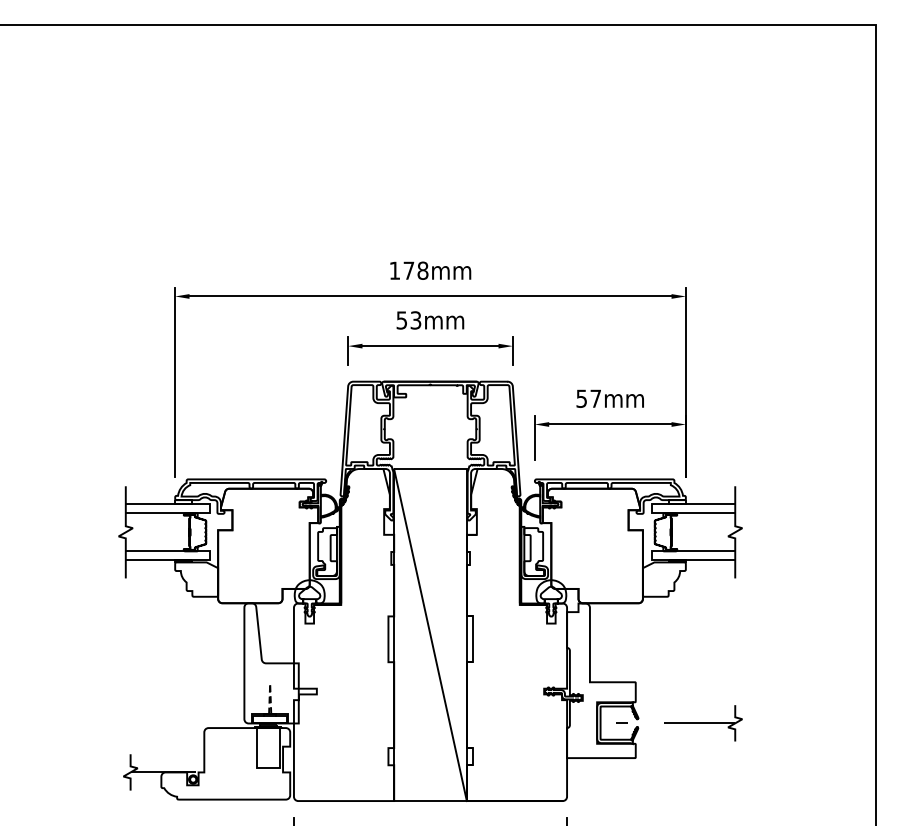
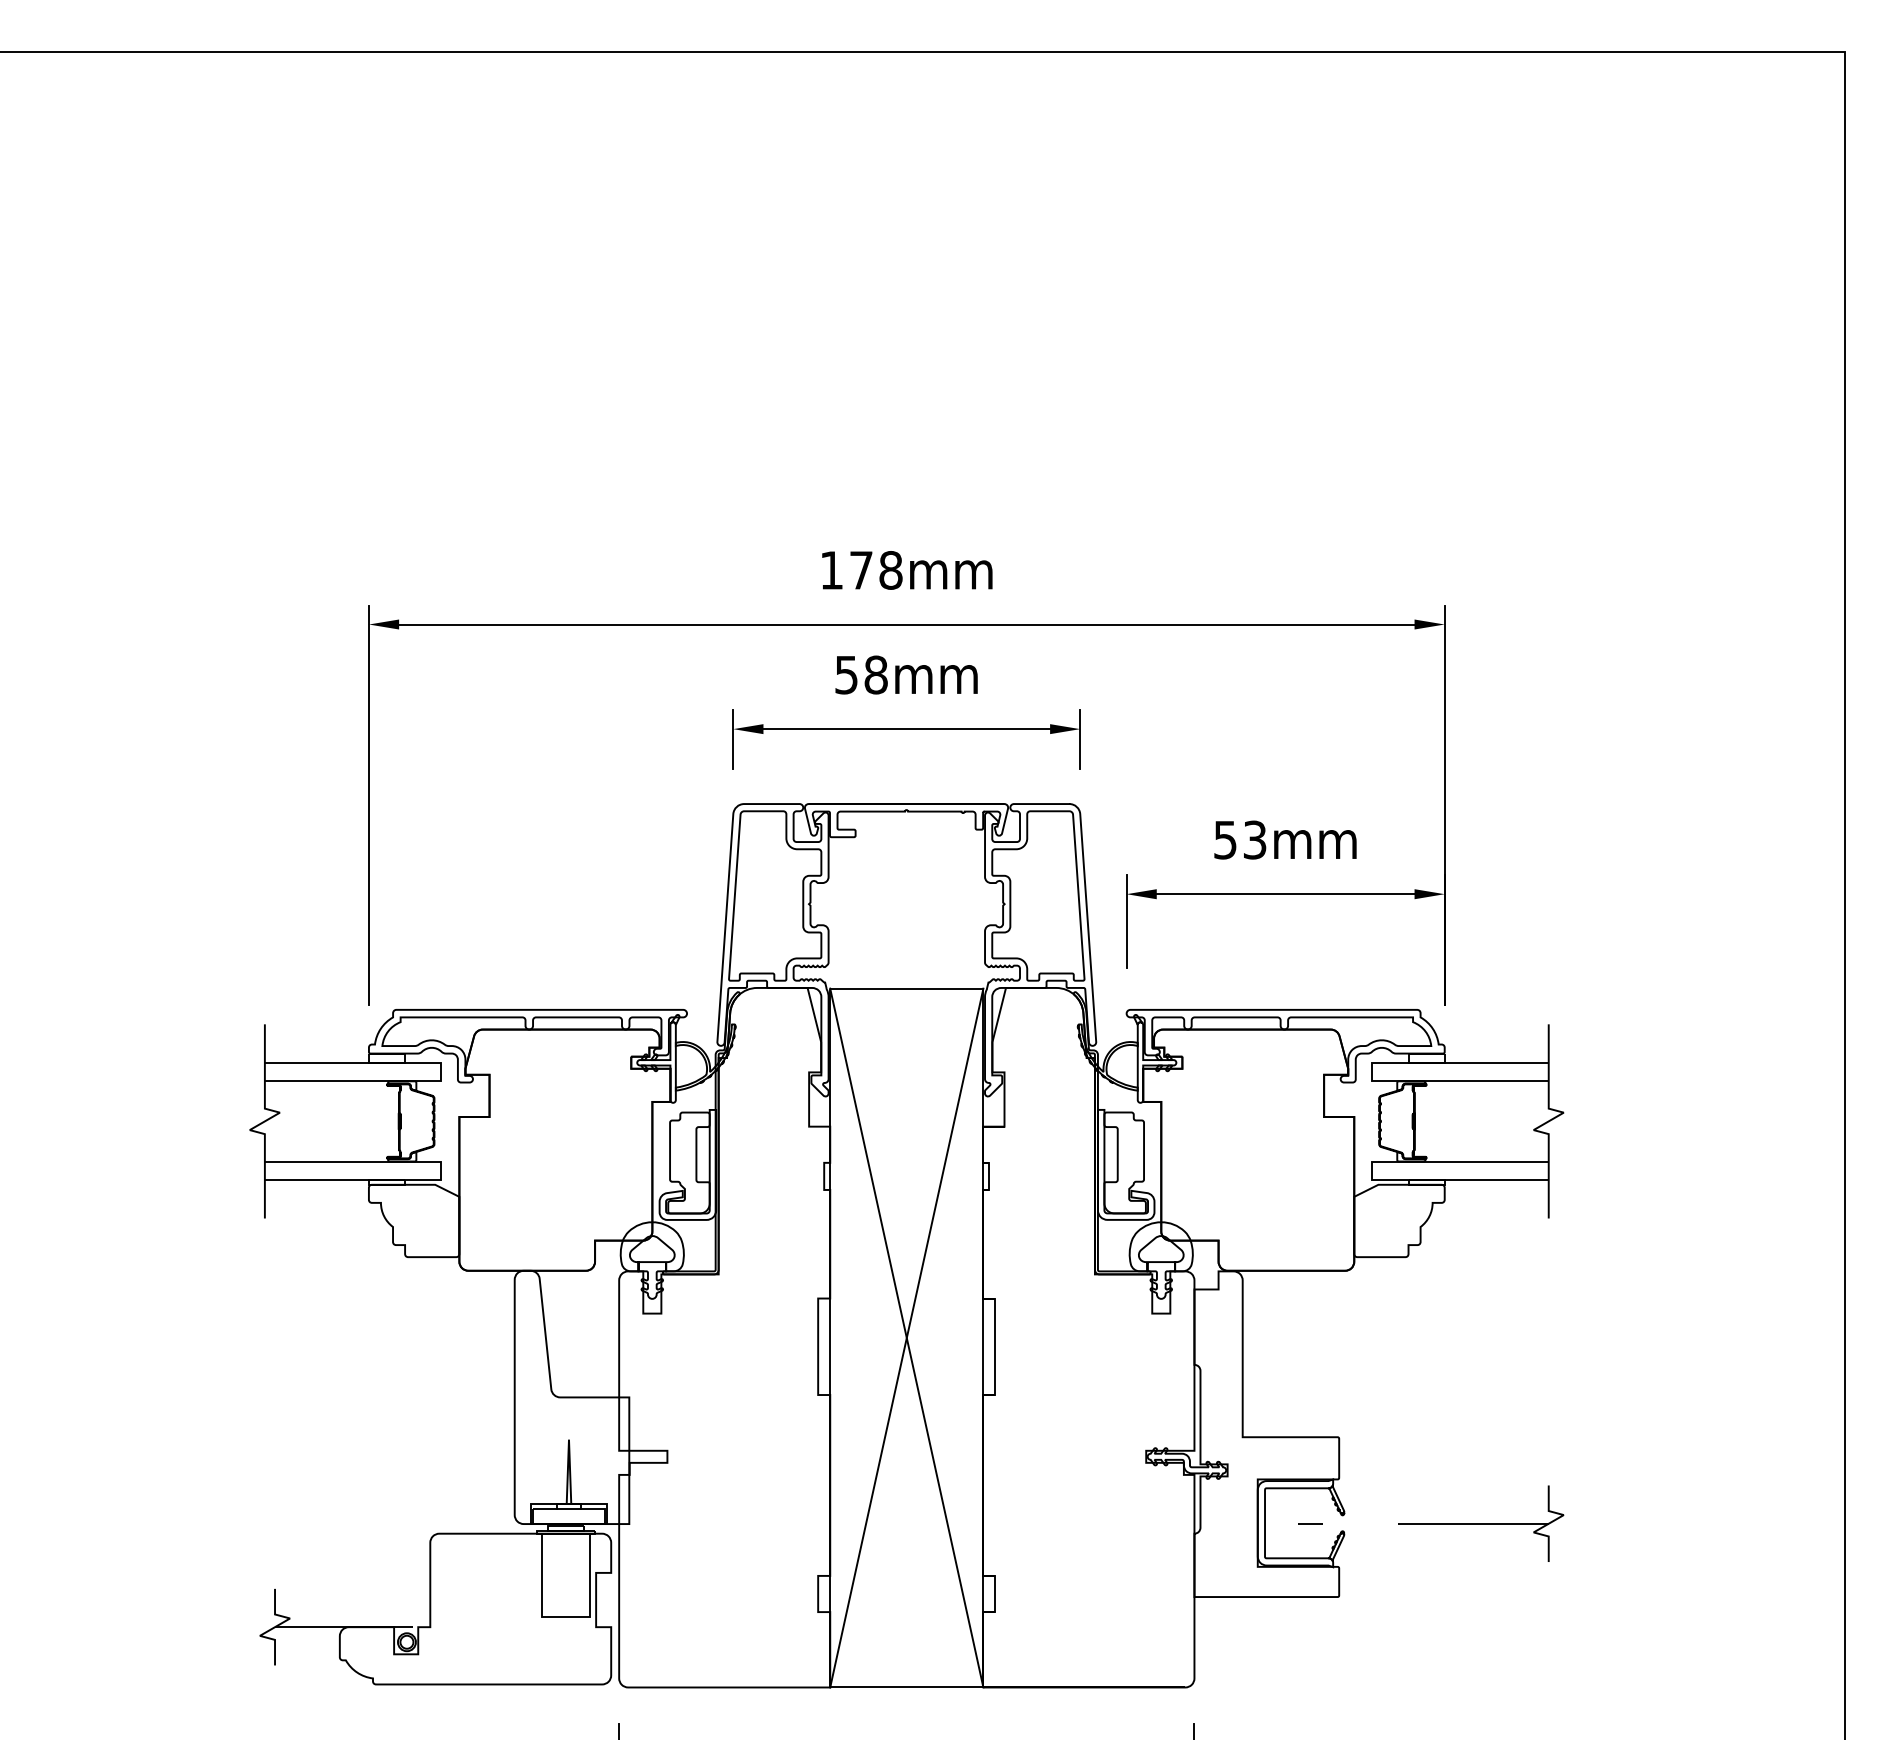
text: (415, 320) -> (875, 675), 53mm -> 58mm
text: (595, 398) -> (1254, 839), 57mm -> 53mm
line: (430, 635) -> (906, 1338), added
line: (270, 683) -> (569, 1439), dashed -> solid

